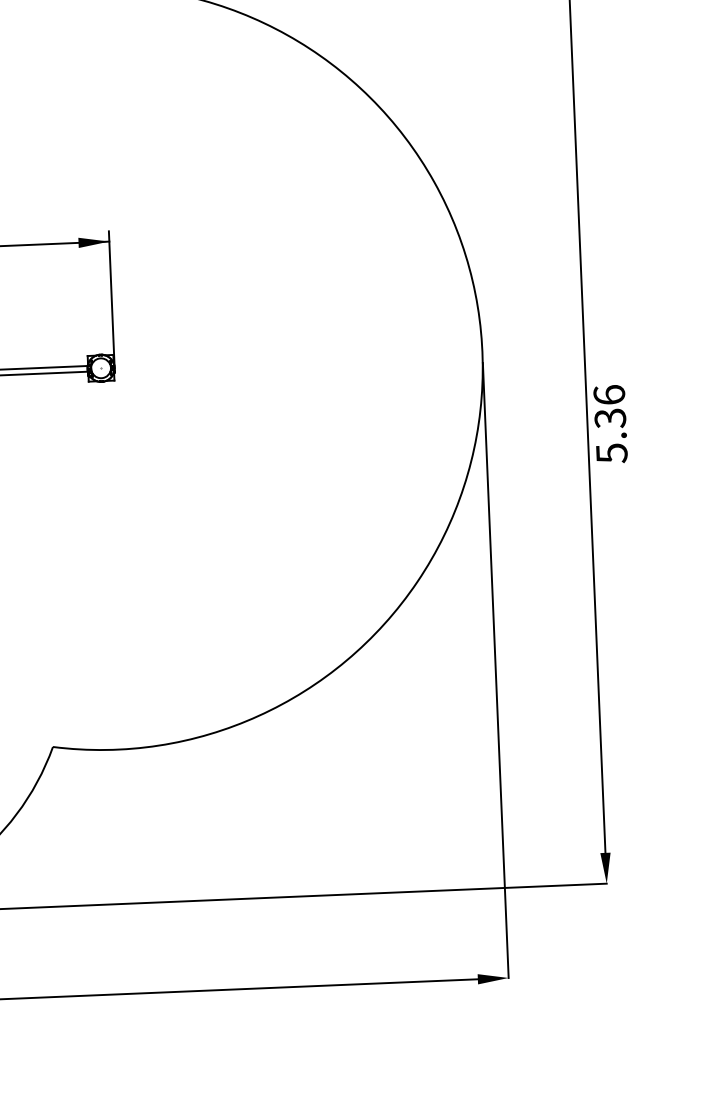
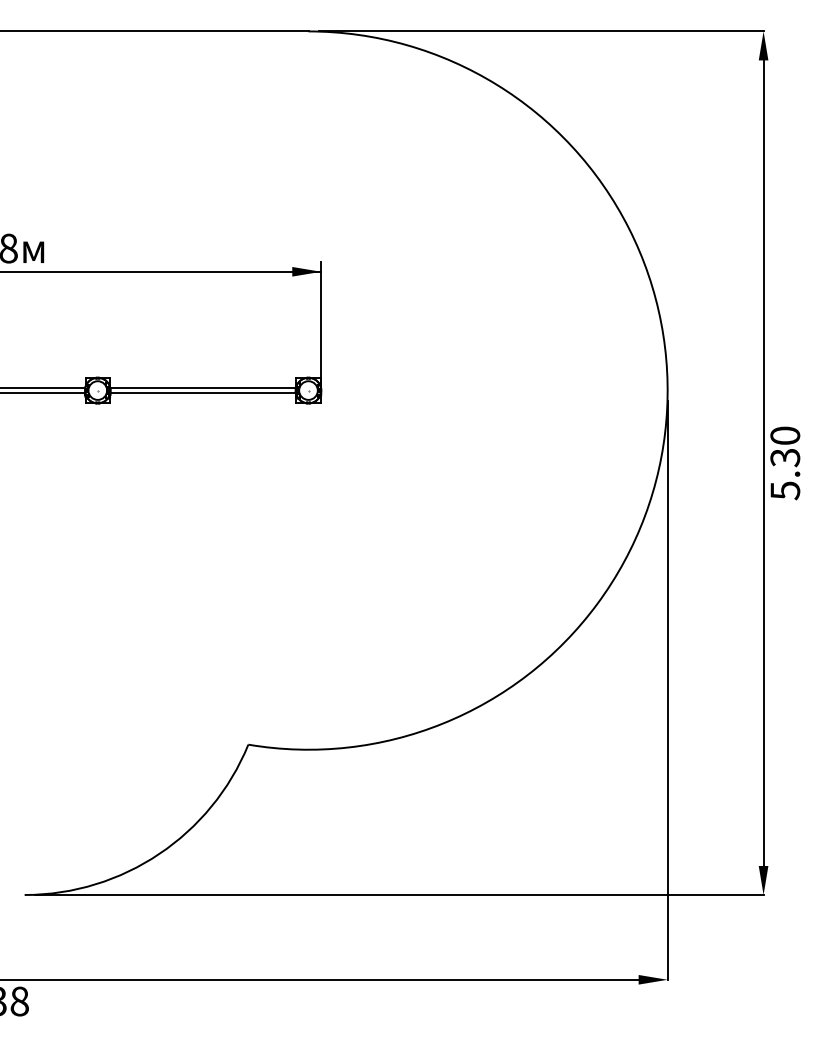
text: (609, 394) -> (785, 435), 5.36 -> 5.30

